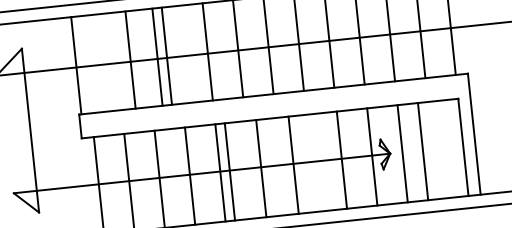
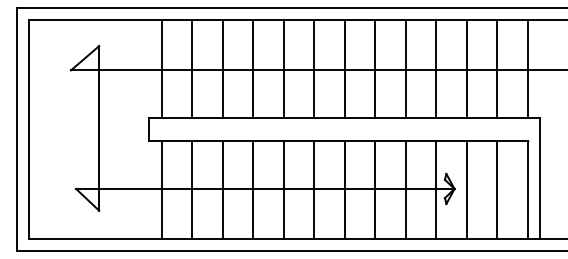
line: (166, 56) -> (222, 68), moved
line: (157, 57) -> (253, 68), moved
line: (130, 59) -> (192, 68), moved
line: (76, 65) -> (161, 68), moved
line: (423, 151) -> (497, 190), moved
line: (293, 165) -> (375, 190), moved
line: (261, 168) -> (344, 190), moved
line: (230, 172) -> (314, 190), moved

